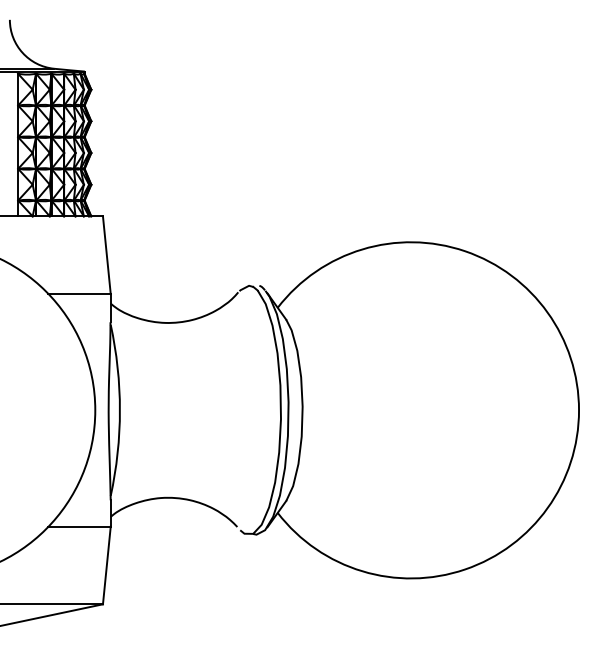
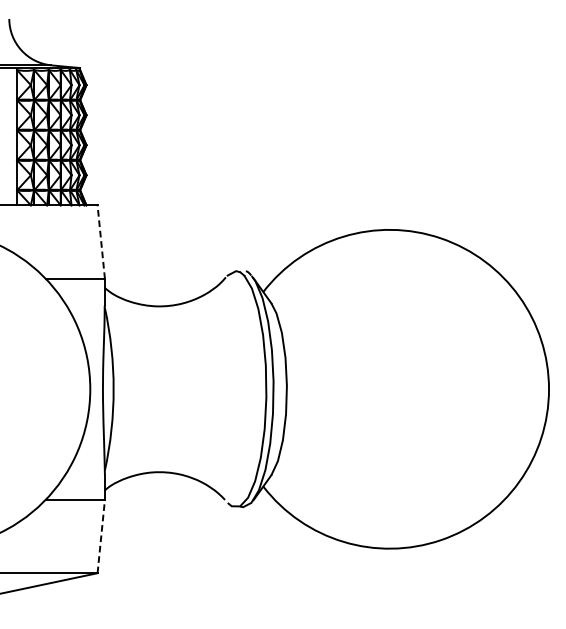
line: (106, 255) -> (100, 242), solid -> dashed
line: (106, 565) -> (100, 536), solid -> dashed

